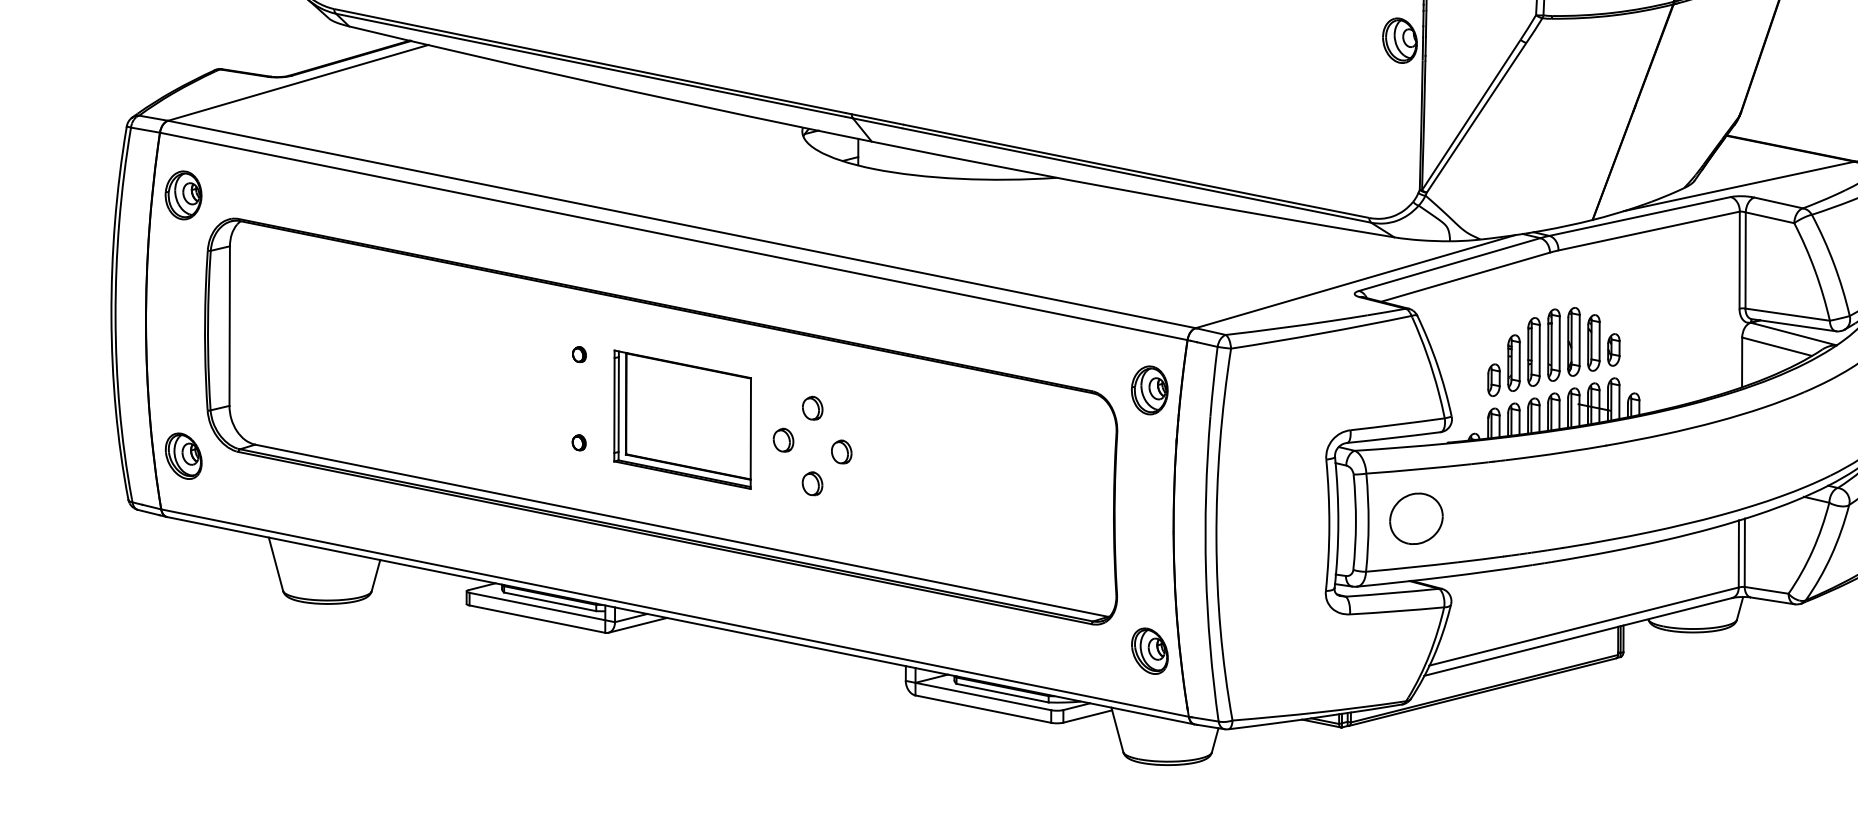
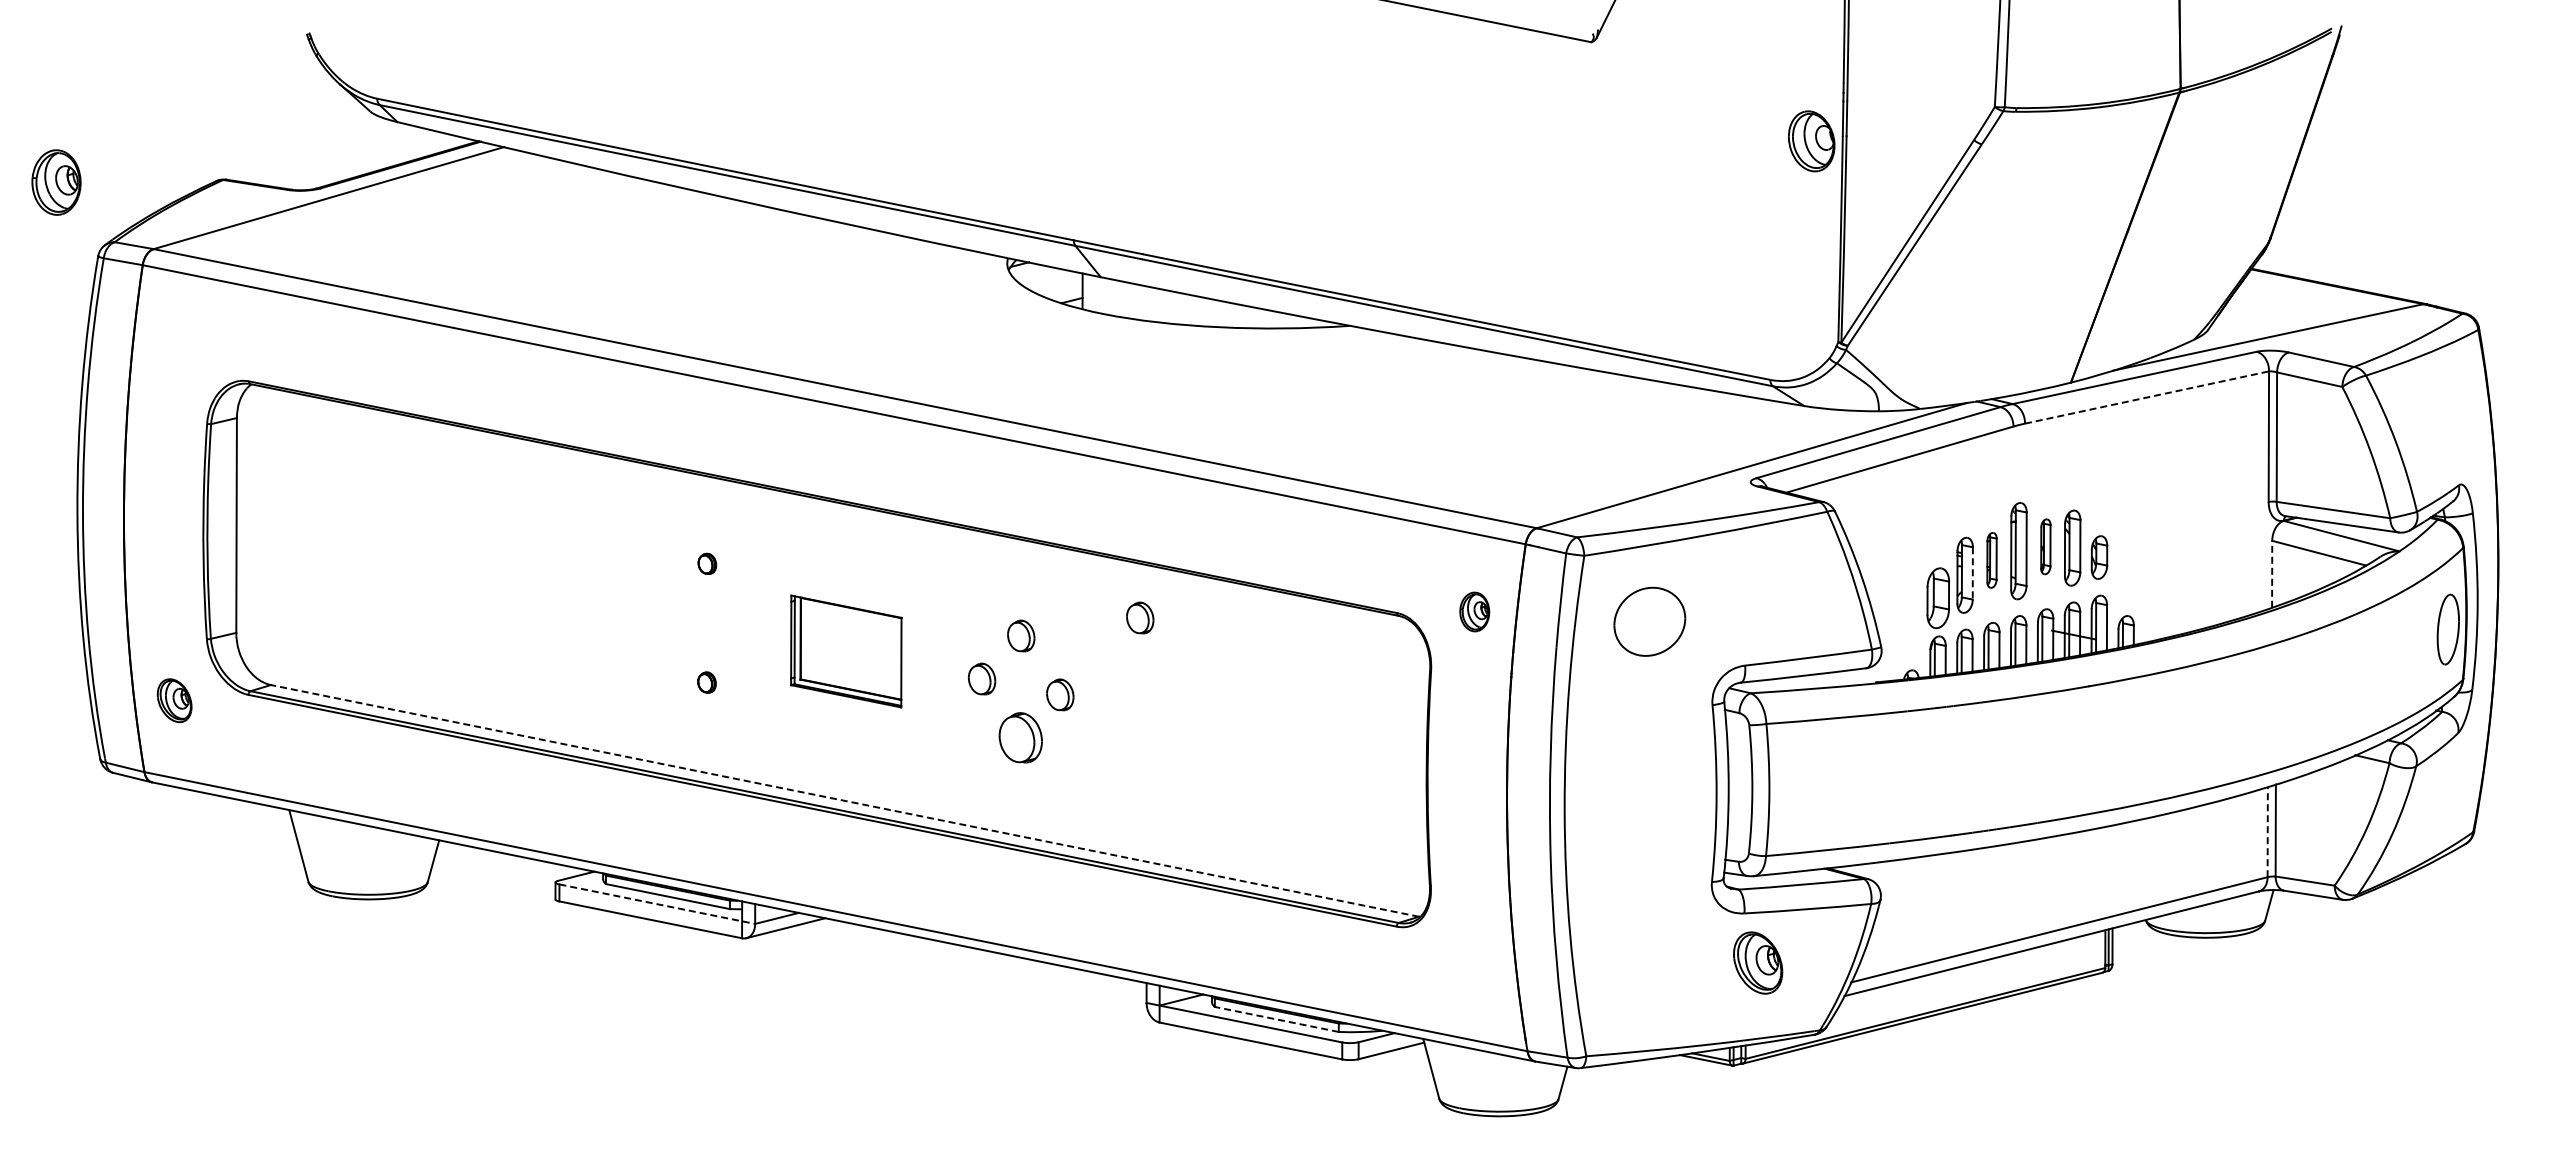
part: (183, 195) -> (56, 182), moved
line: (1649, 231) -> (2147, 397), solid -> dashed
part: (1573, 341) -> (2045, 546), size x0.6
part: (1533, 352) -> (1991, 560), size x0.6
line: (1519, 361) -> (1972, 573), solid -> dashed
line: (1742, 361) -> (2272, 573), solid -> dashed
part: (1493, 380) -> (1937, 598), size x1.4
part: (1149, 390) -> (1474, 611), size x0.6
part: (901, 394) -> (1140, 617), added
part: (682, 419) -> (846, 651), size x0.6
part: (183, 456) -> (174, 700), size x0.7
part: (812, 483) -> (1021, 737), size x1.6
part: (1416, 518) -> (1649, 621), moved
line: (682, 530) -> (845, 800), solid -> dashed
line: (1738, 553) -> (2267, 831), solid -> dashed
line: (542, 607) -> (657, 904), solid -> dashed
part: (1150, 650) -> (1758, 962), moved
line: (1002, 693) -> (1276, 1019), solid -> dashed

